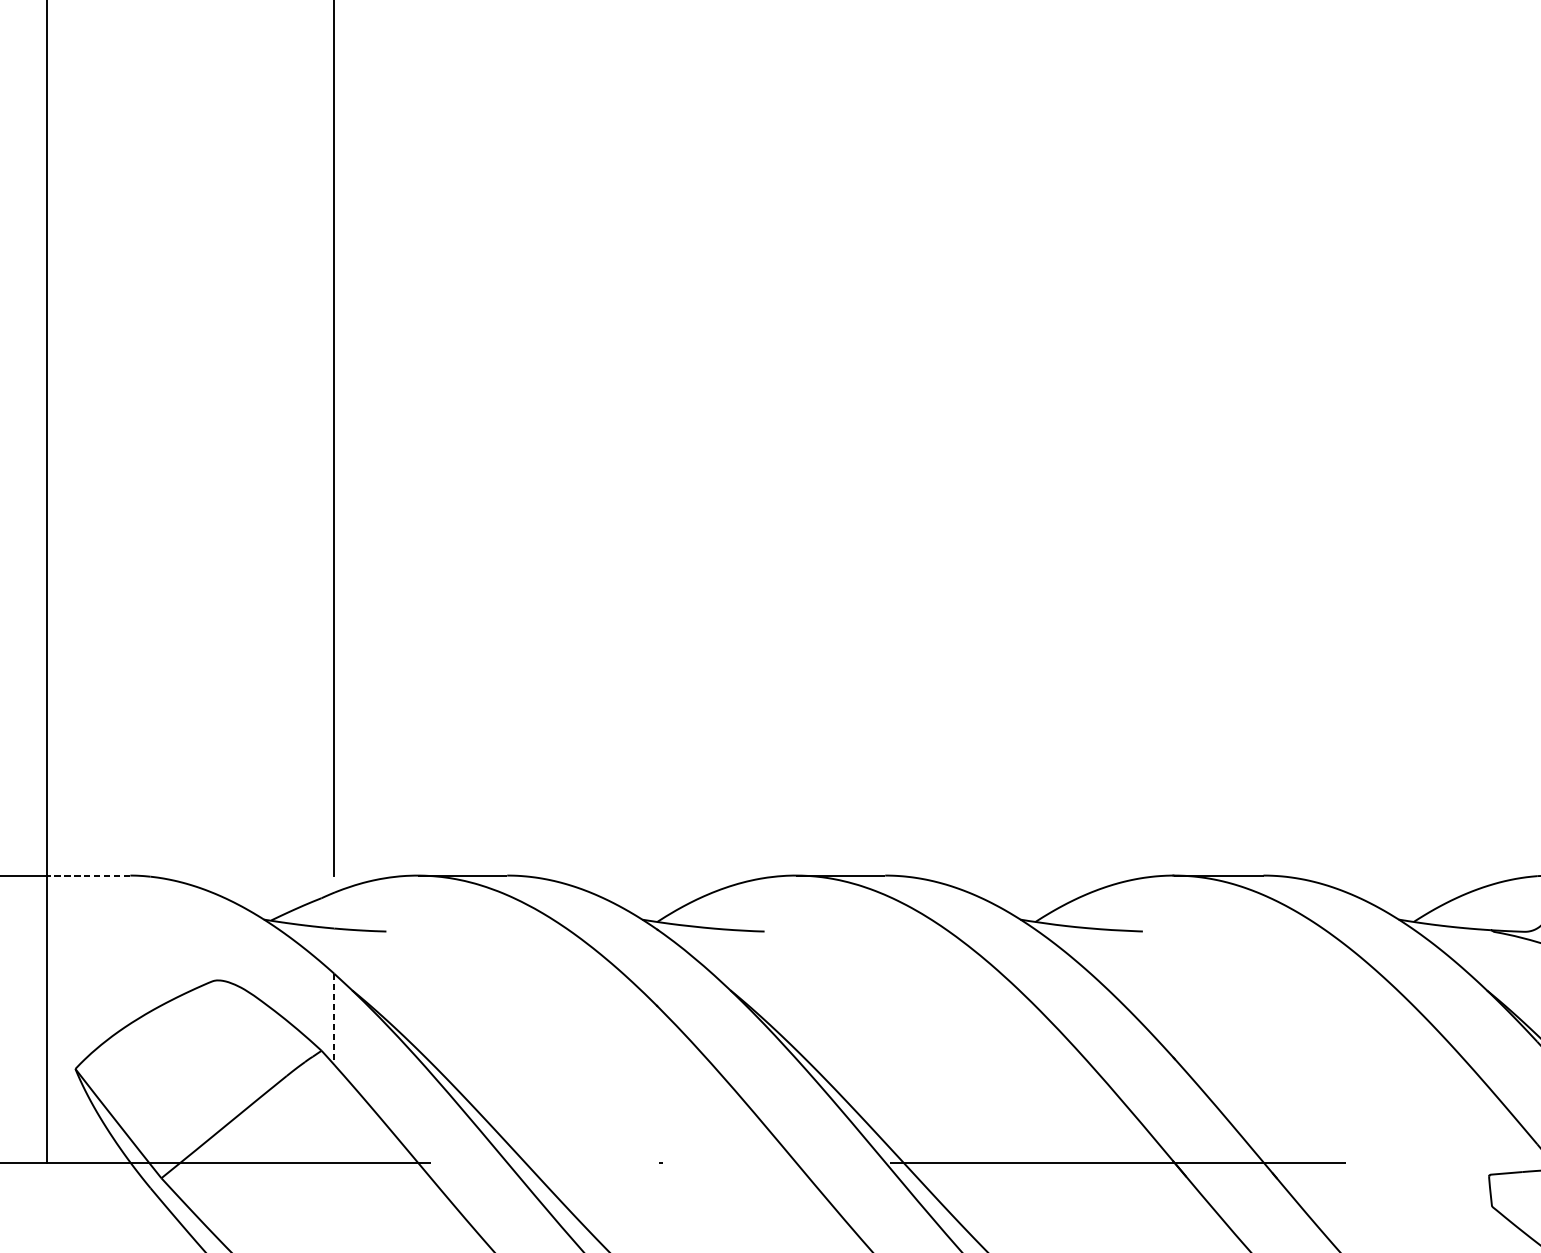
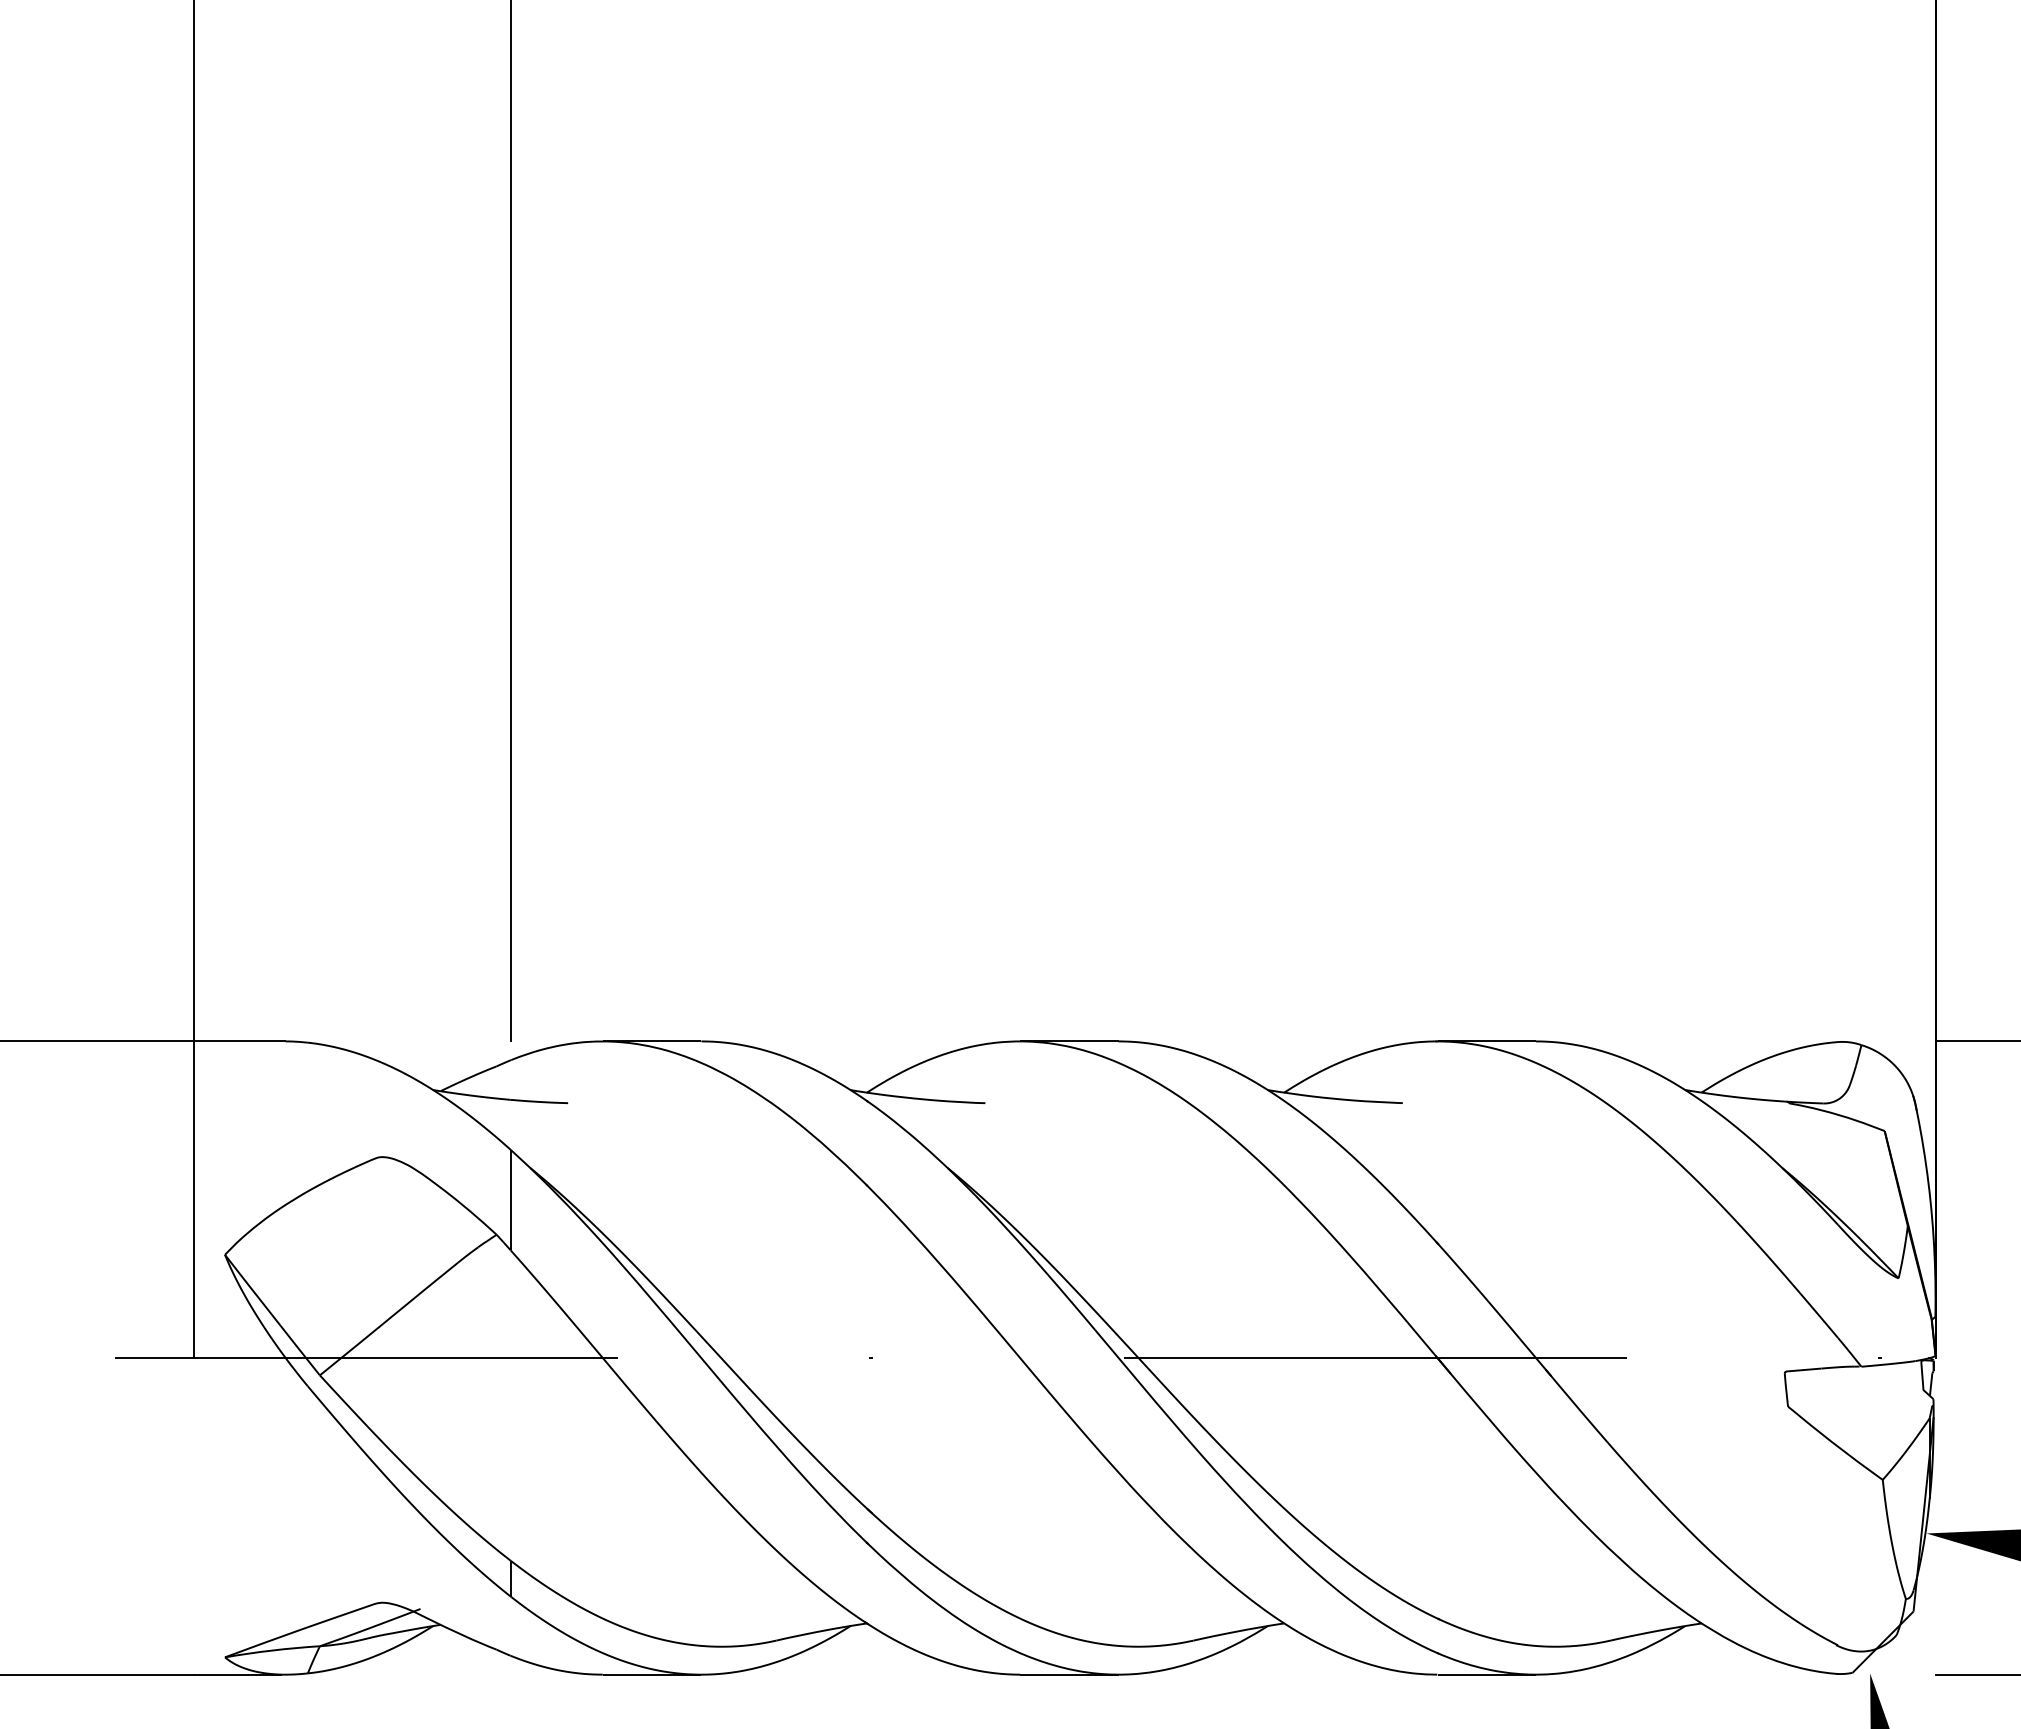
line: (88, 875) -> (239, 1041), dashed -> solid
line: (334, 1019) -> (510, 1200), dashed -> solid

